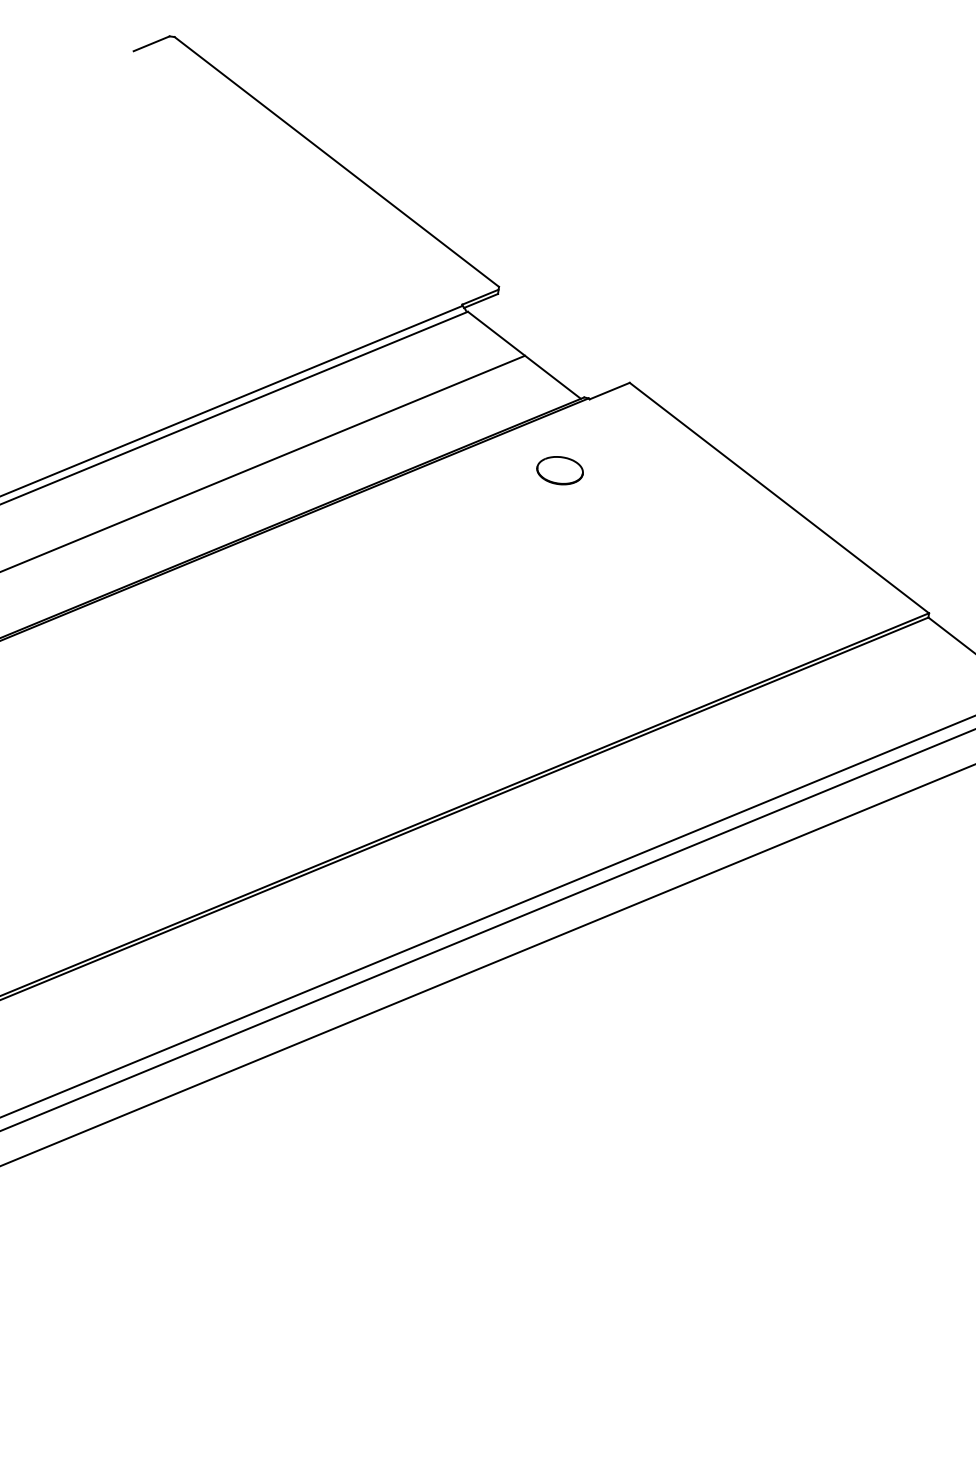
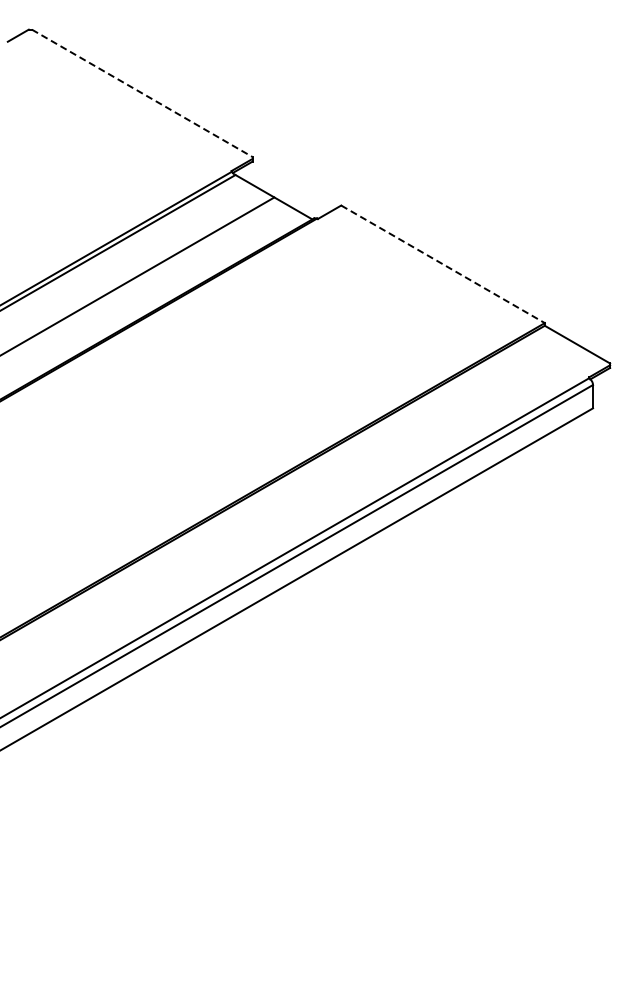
line: (337, 162) -> (142, 93), solid -> dashed
part: (560, 470) -> (305, 265), removed
line: (780, 498) -> (443, 264), solid -> dashed

